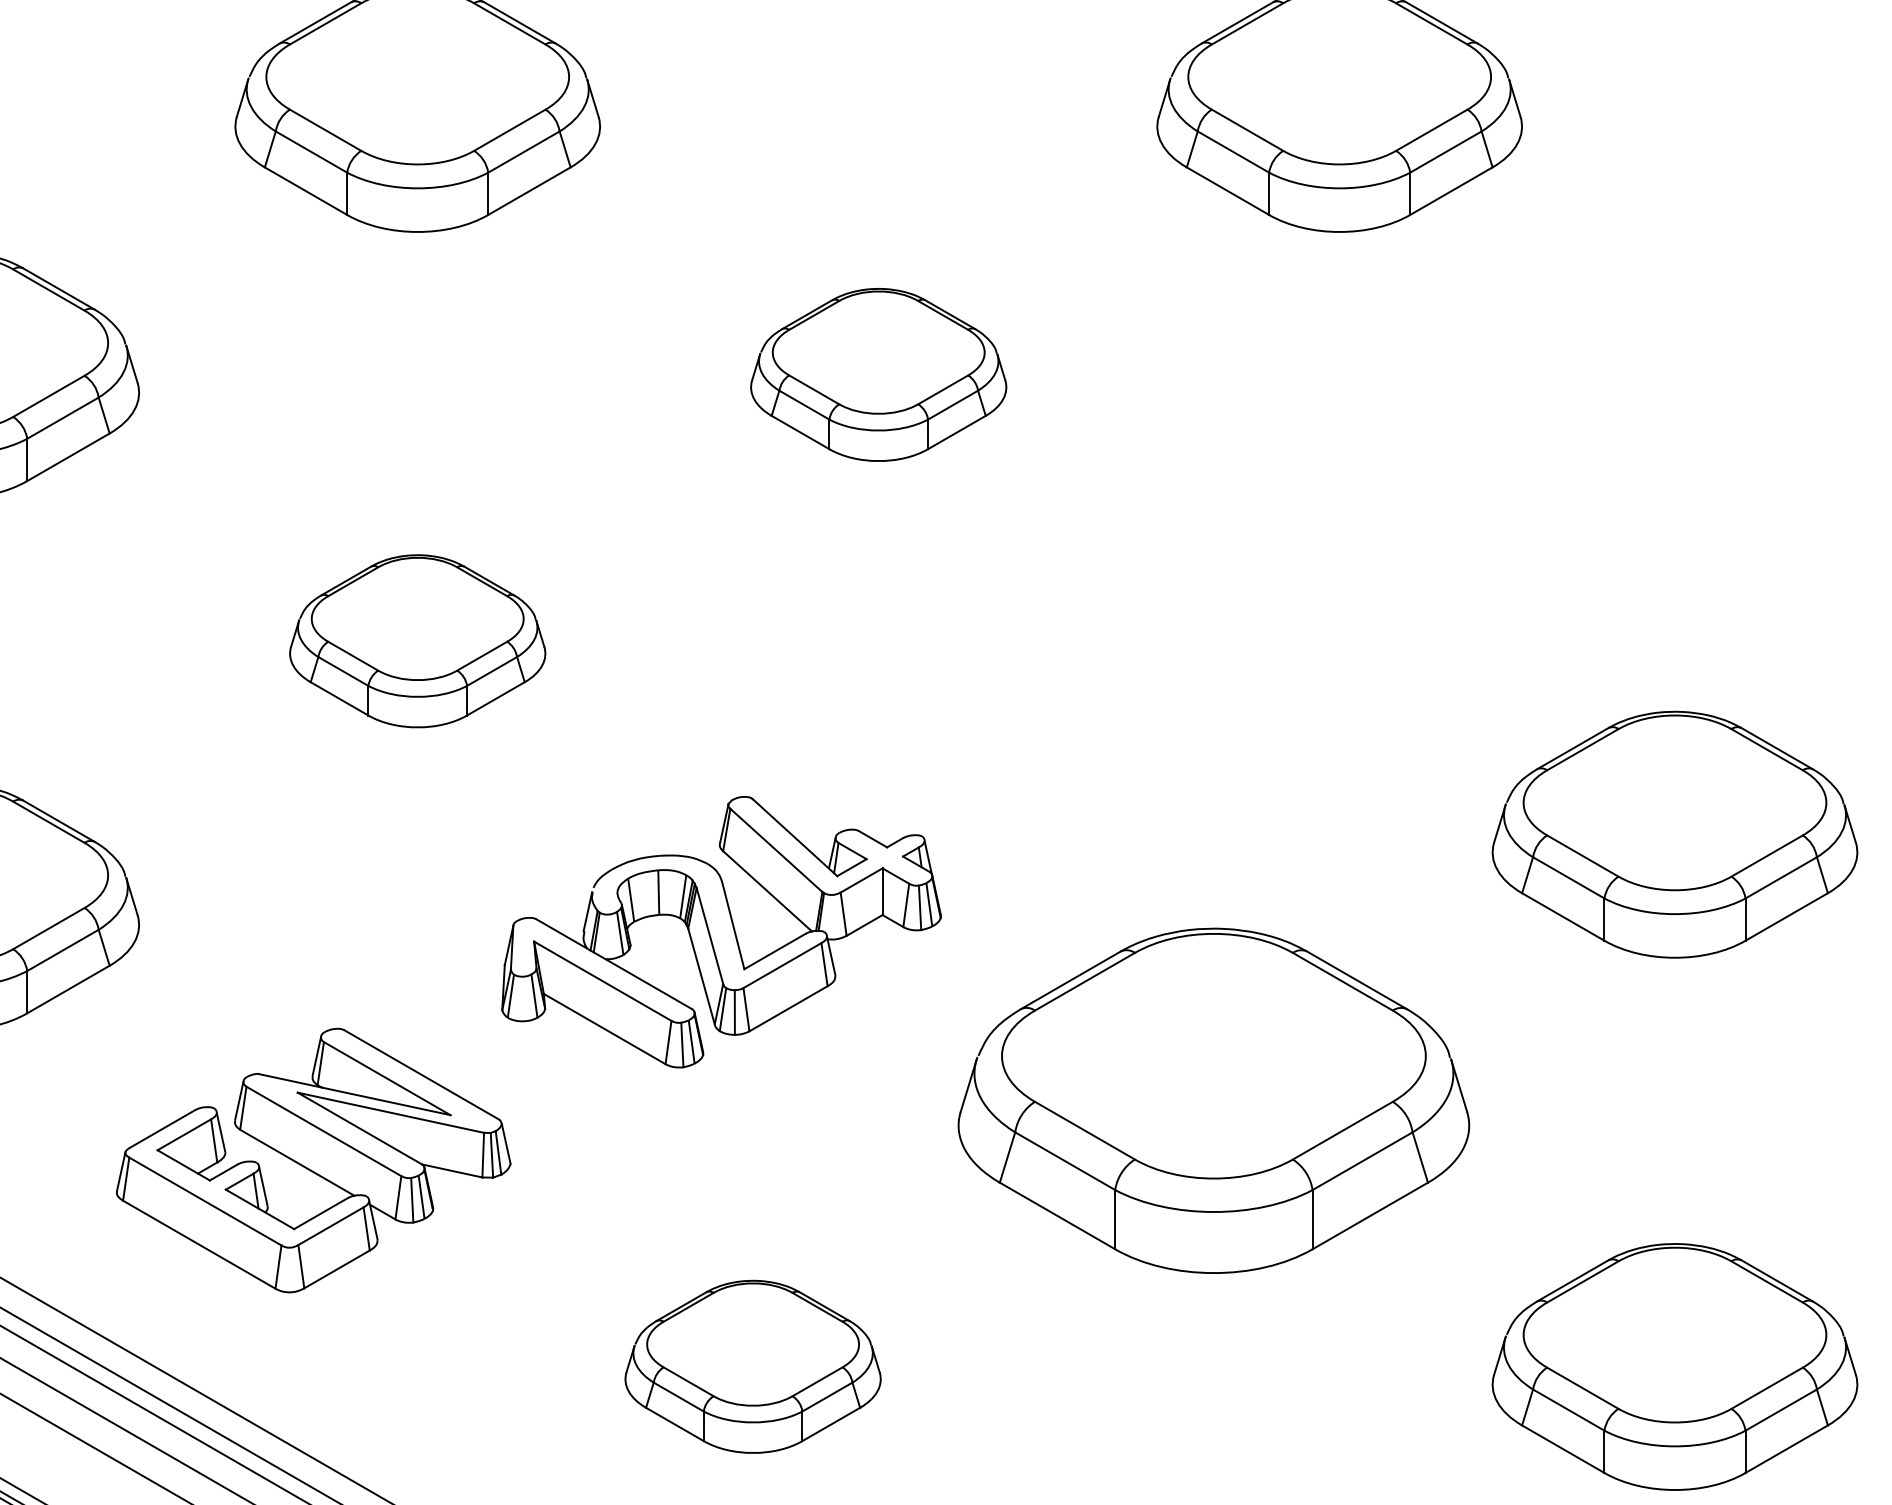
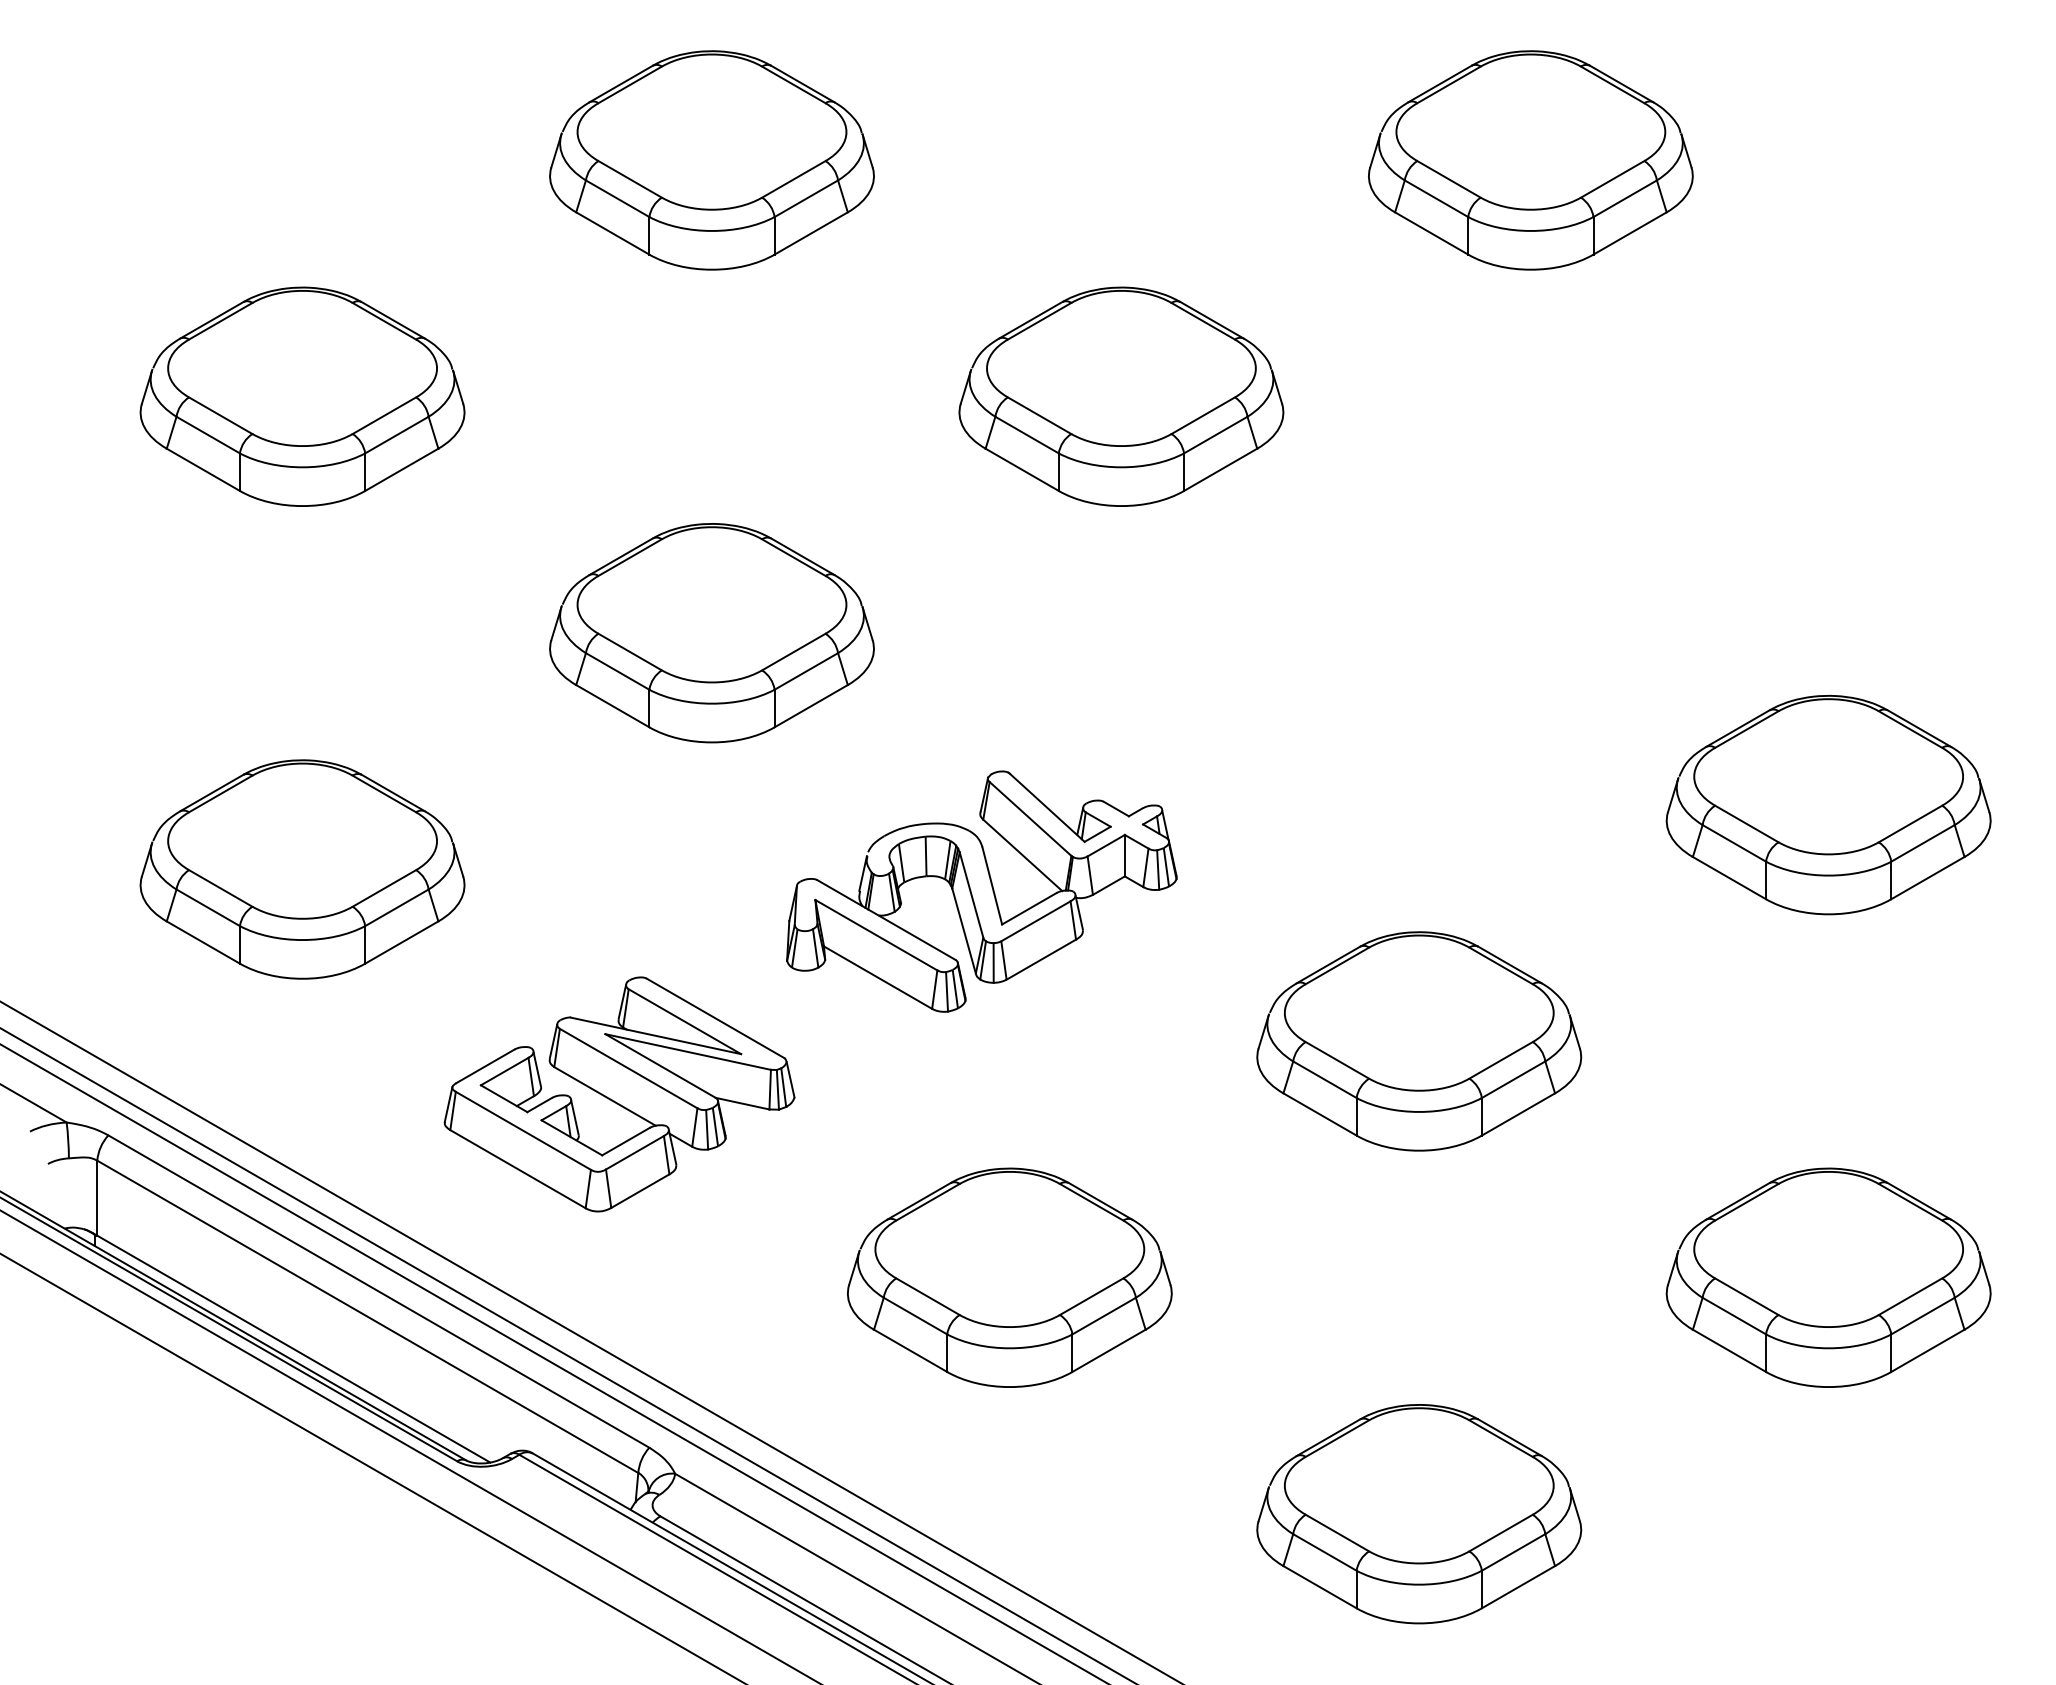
part: (878, 374) -> (1121, 396), size x1.43
part: (417, 641) -> (711, 633), size x1.43
part: (1214, 1100) -> (1419, 1041), size x0.71
part: (752, 1366) -> (1009, 1277), size x1.43

